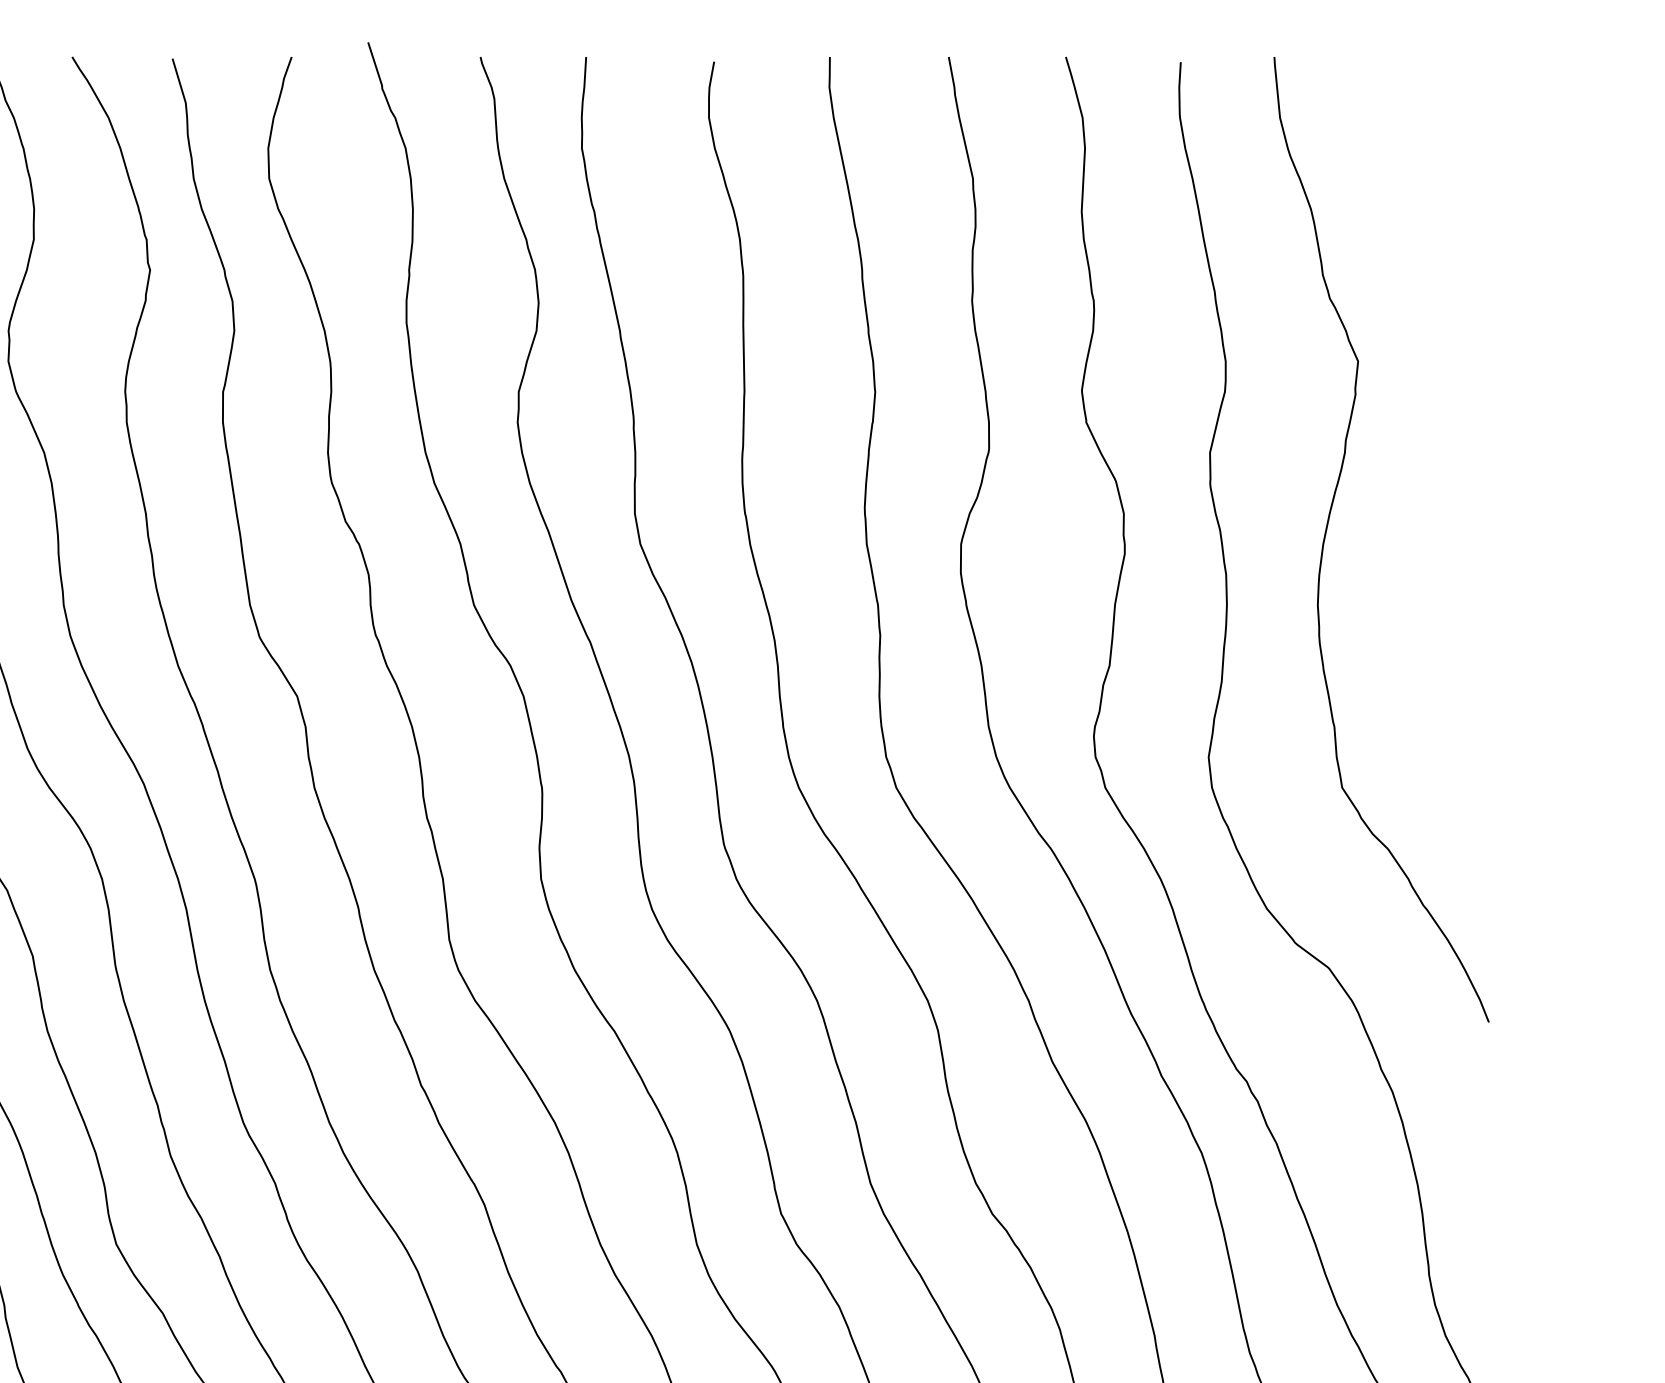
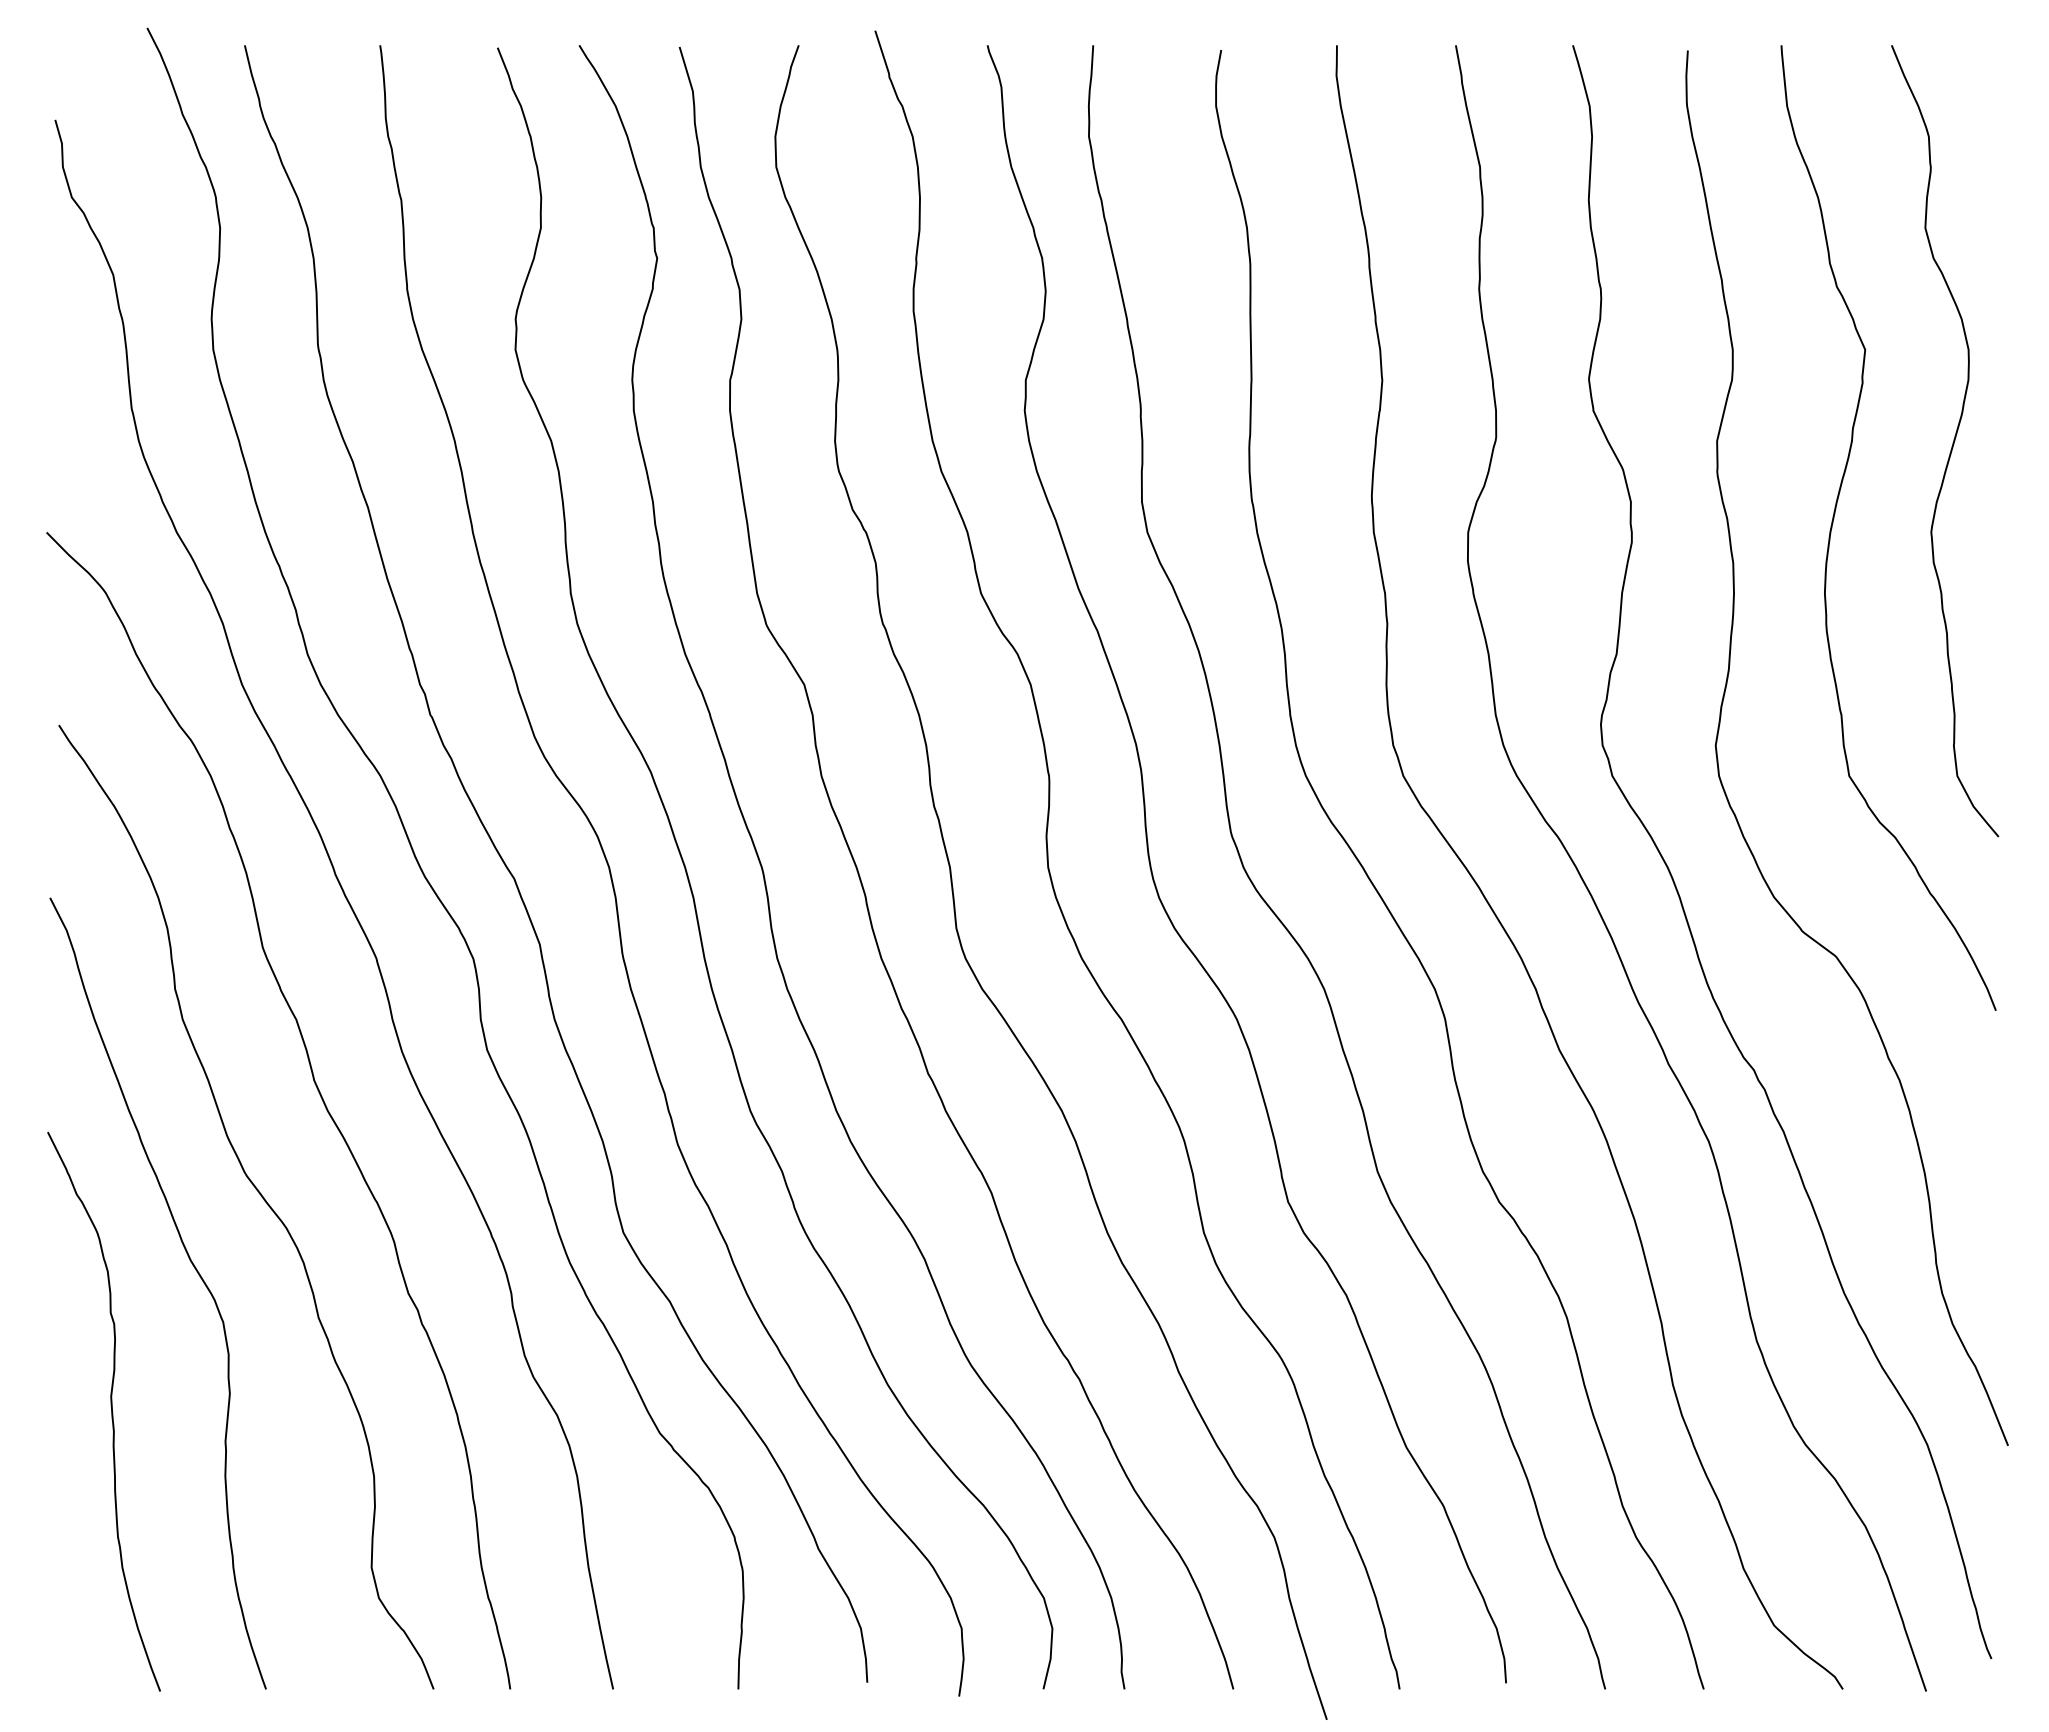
curve: (1445, 454) -> (1952, 442), added

